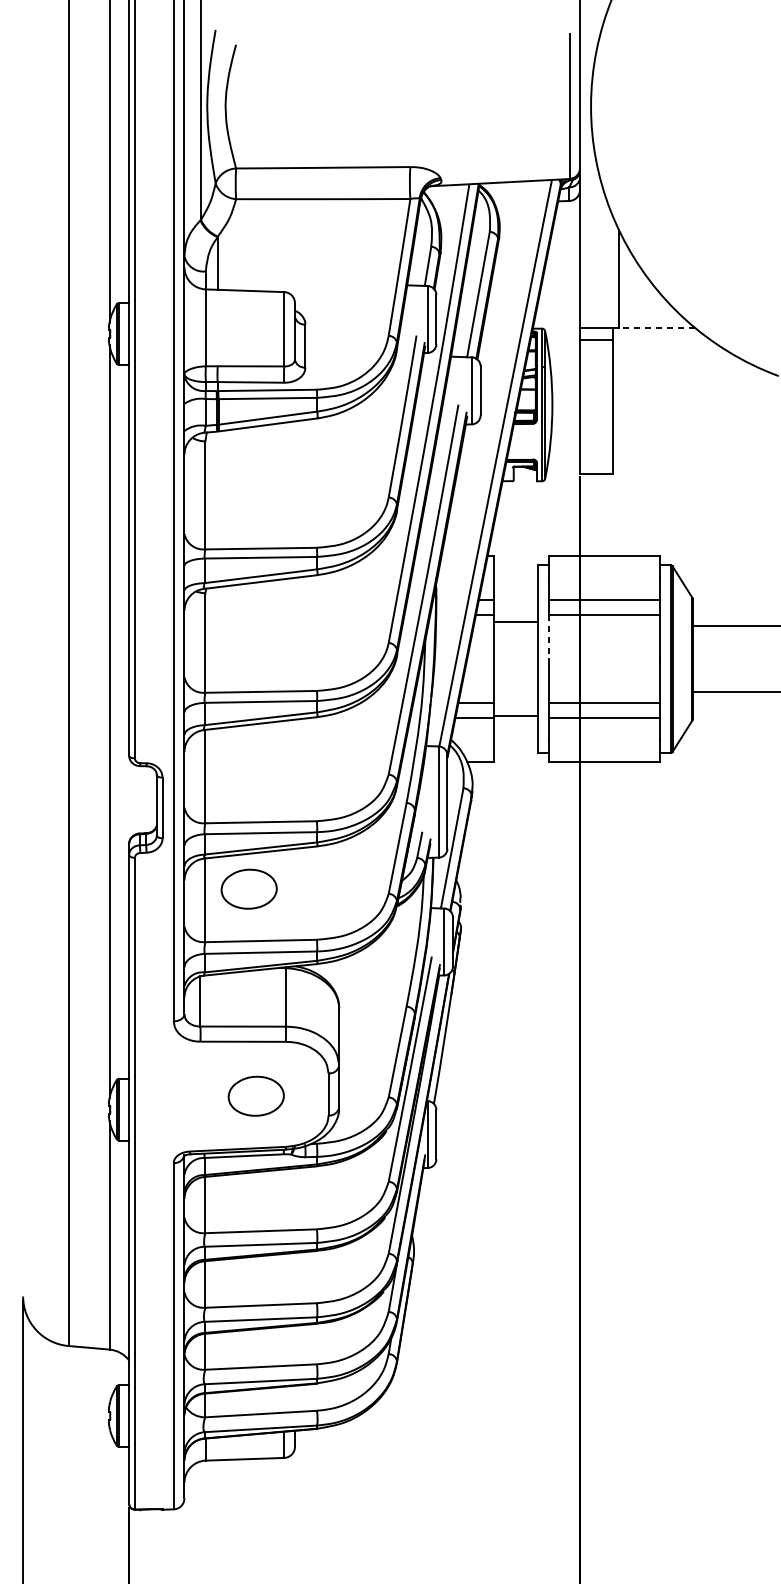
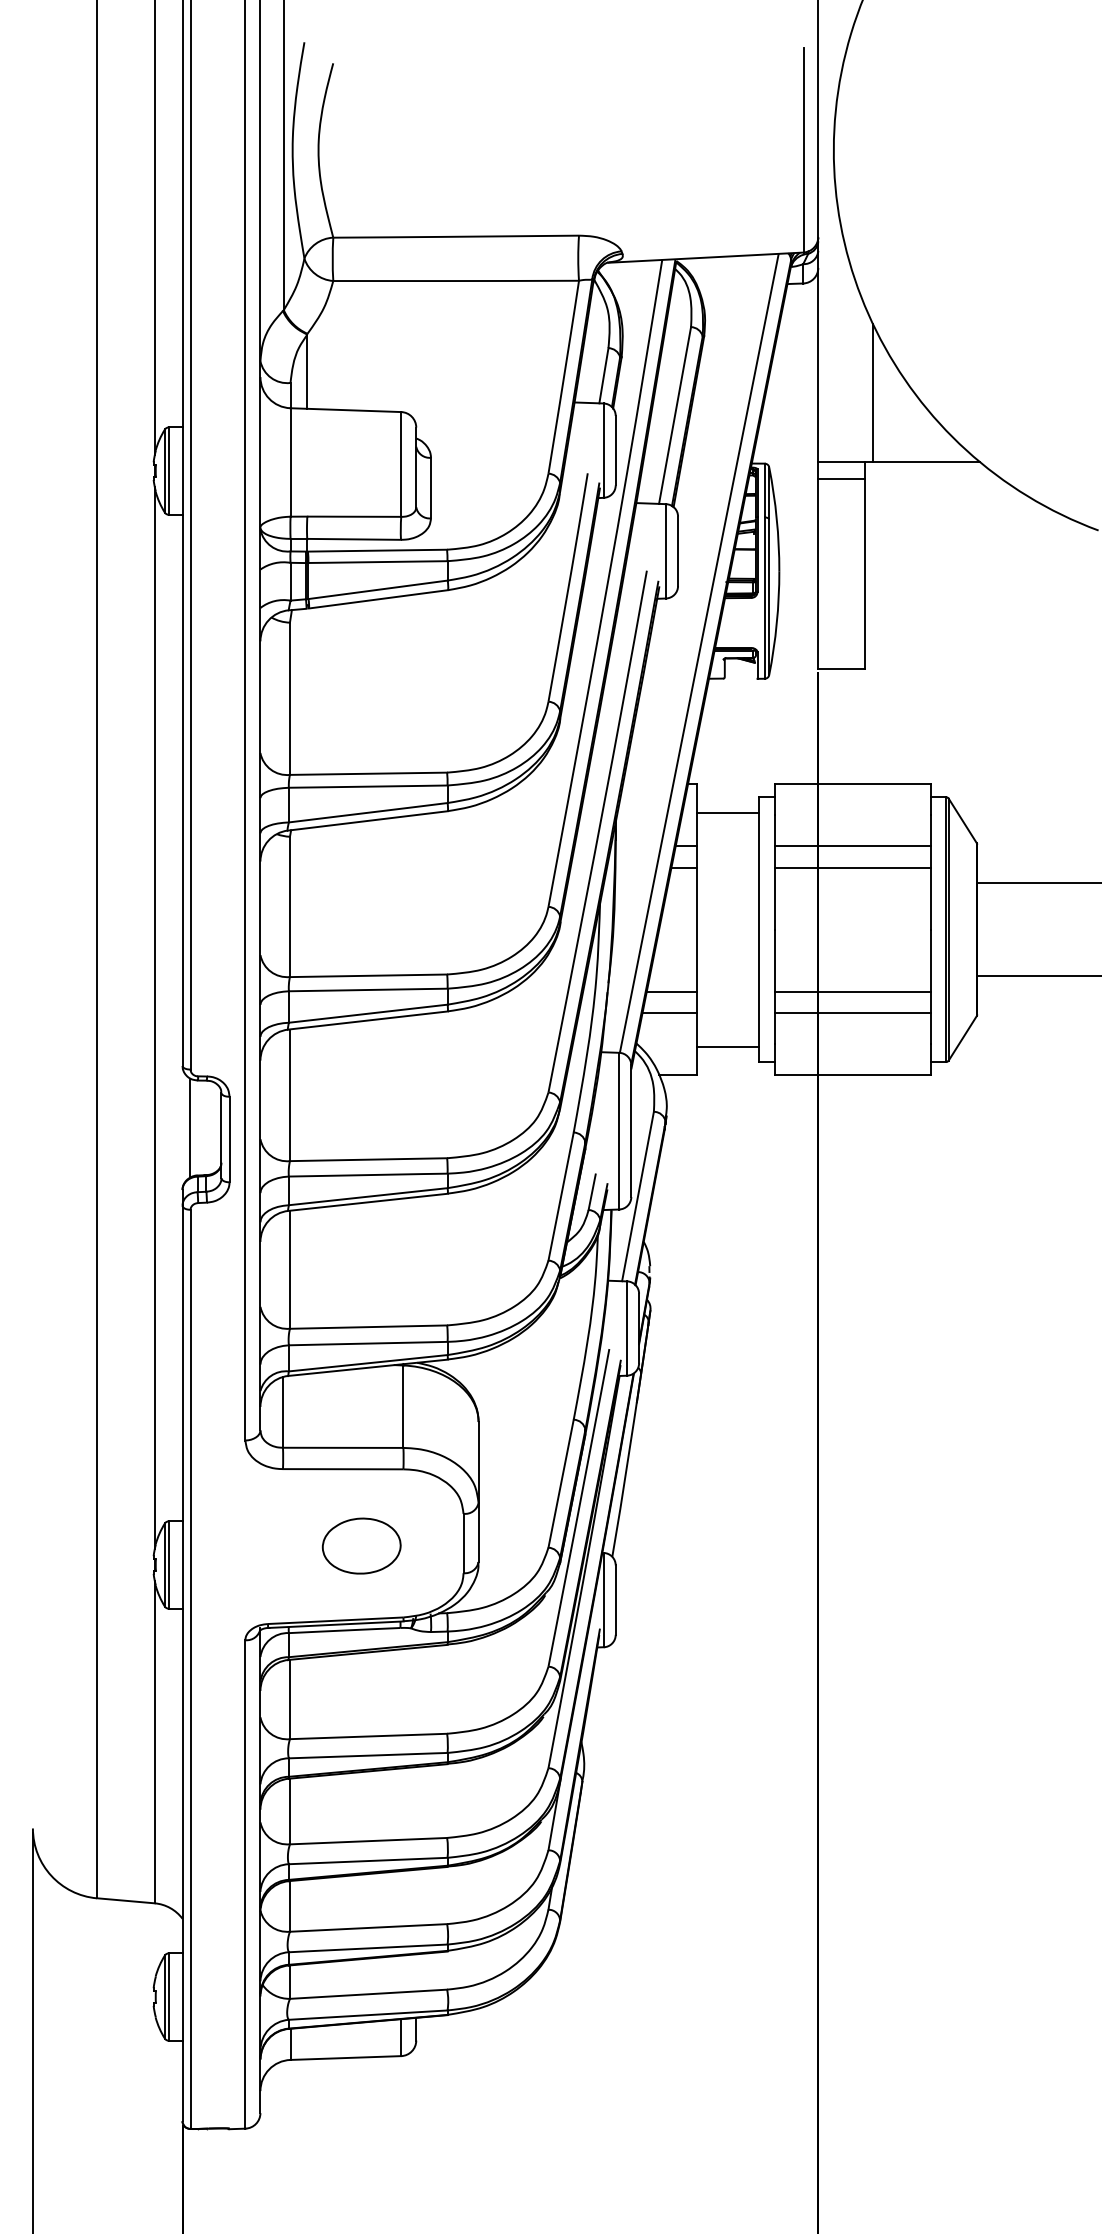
line: (656, 327) -> (926, 462), dashed -> solid
line: (515, 621) -> (727, 812), moved
line: (548, 637) -> (774, 899), dashed -> solid
line: (515, 715) -> (727, 1046), moved
line: (134, 800) -> (190, 1128), added
part: (249, 888) -> (351, 1253), removed

